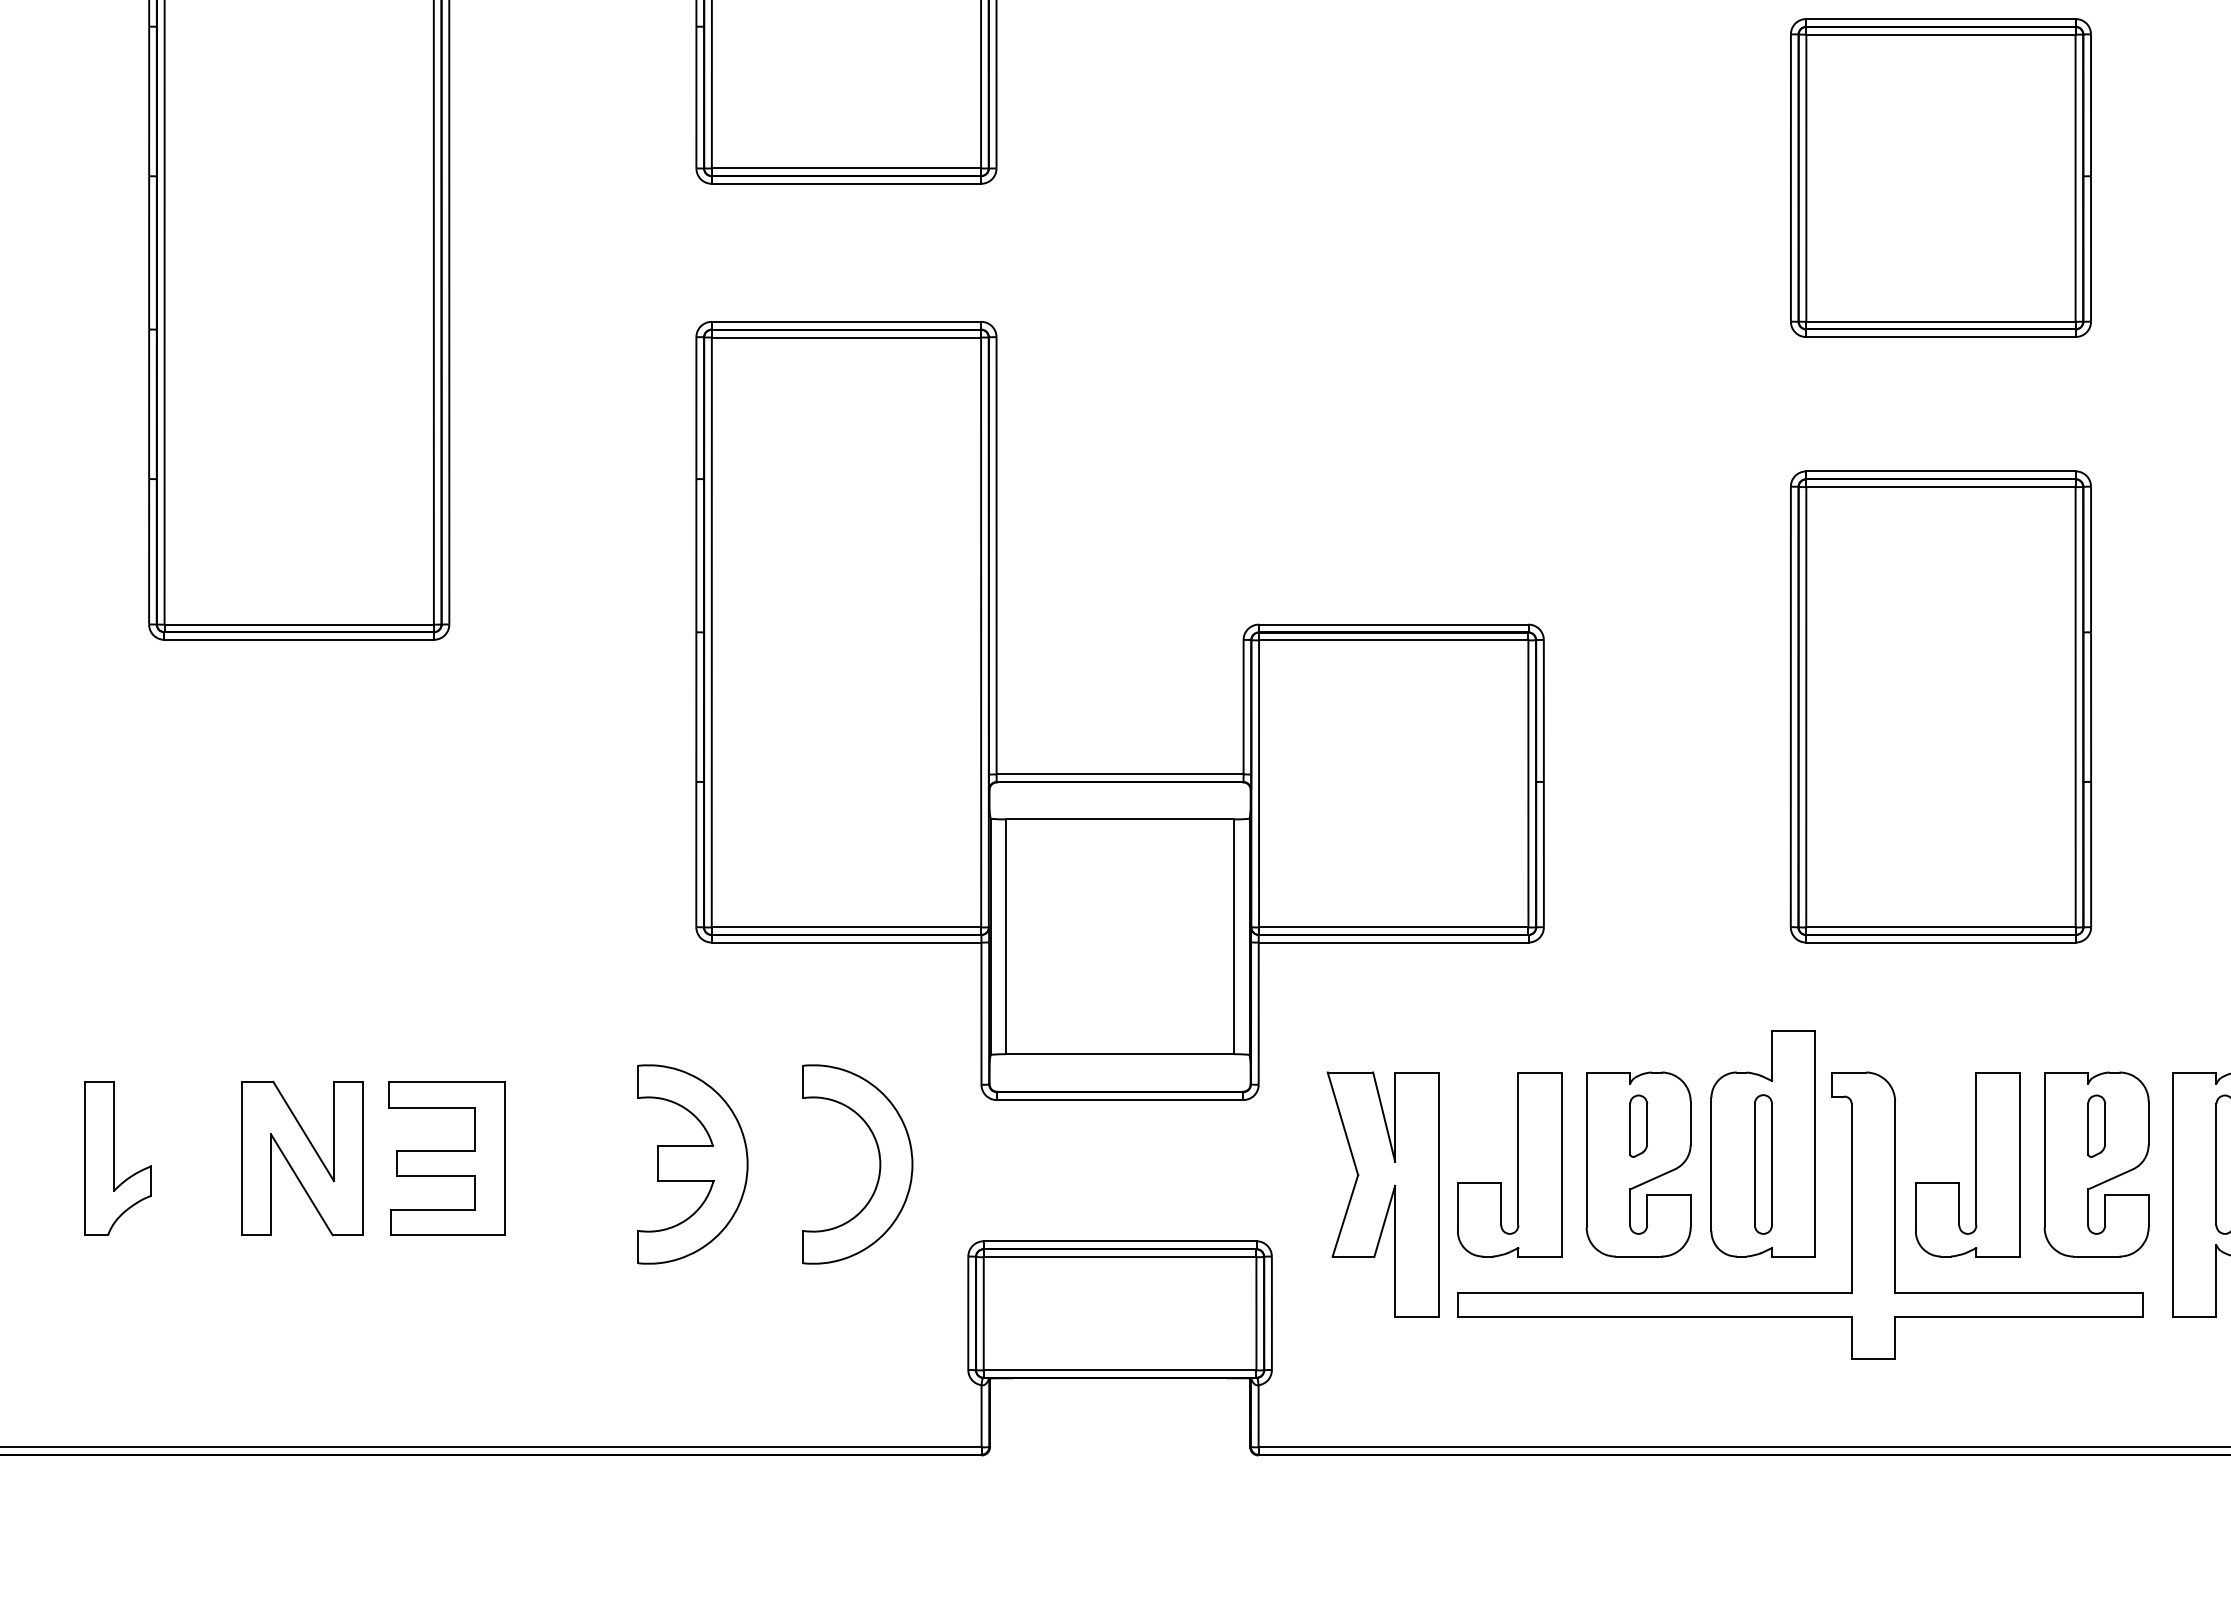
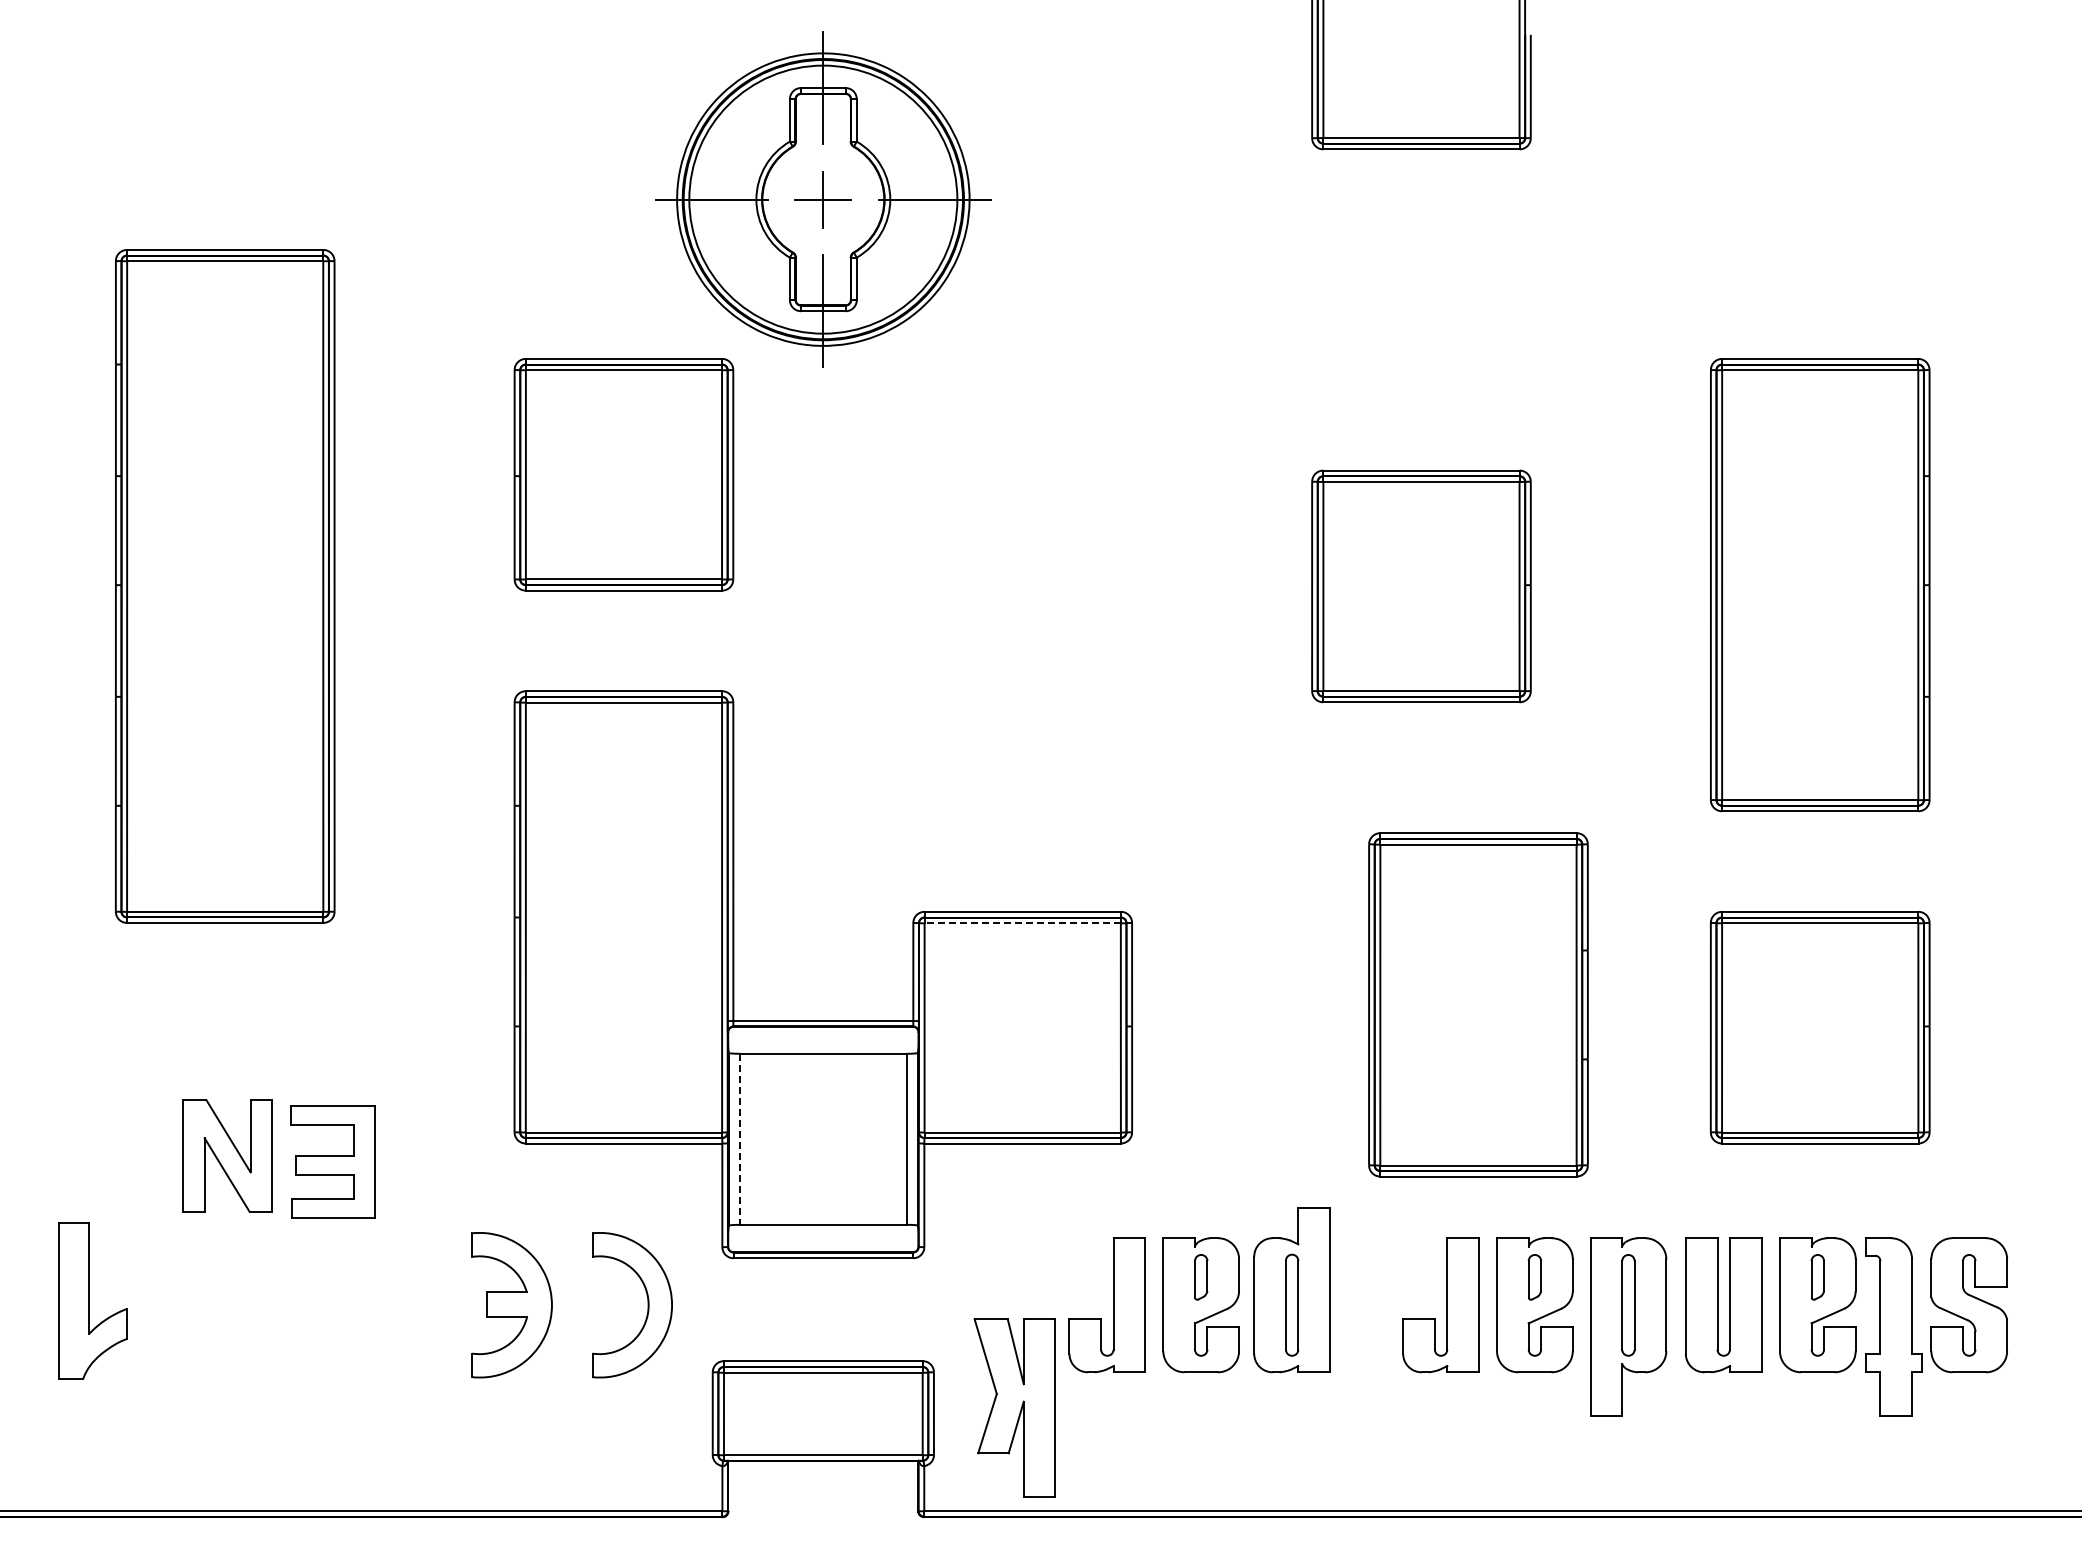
line: (1393, 640) -> (1022, 923), solid -> dashed
part: (1940, 706) -> (1478, 1004), moved
line: (1006, 937) -> (740, 1139), solid -> dashed
part: (117, 1158) -> (92, 1300), size x1.4
part: (302, 1158) -> (227, 1155), moved
part: (446, 1158) -> (332, 1161), moved
part: (1382, 1193) -> (1014, 1407), moved
part: (1850, 1215) -> (1355, 1342), removed

